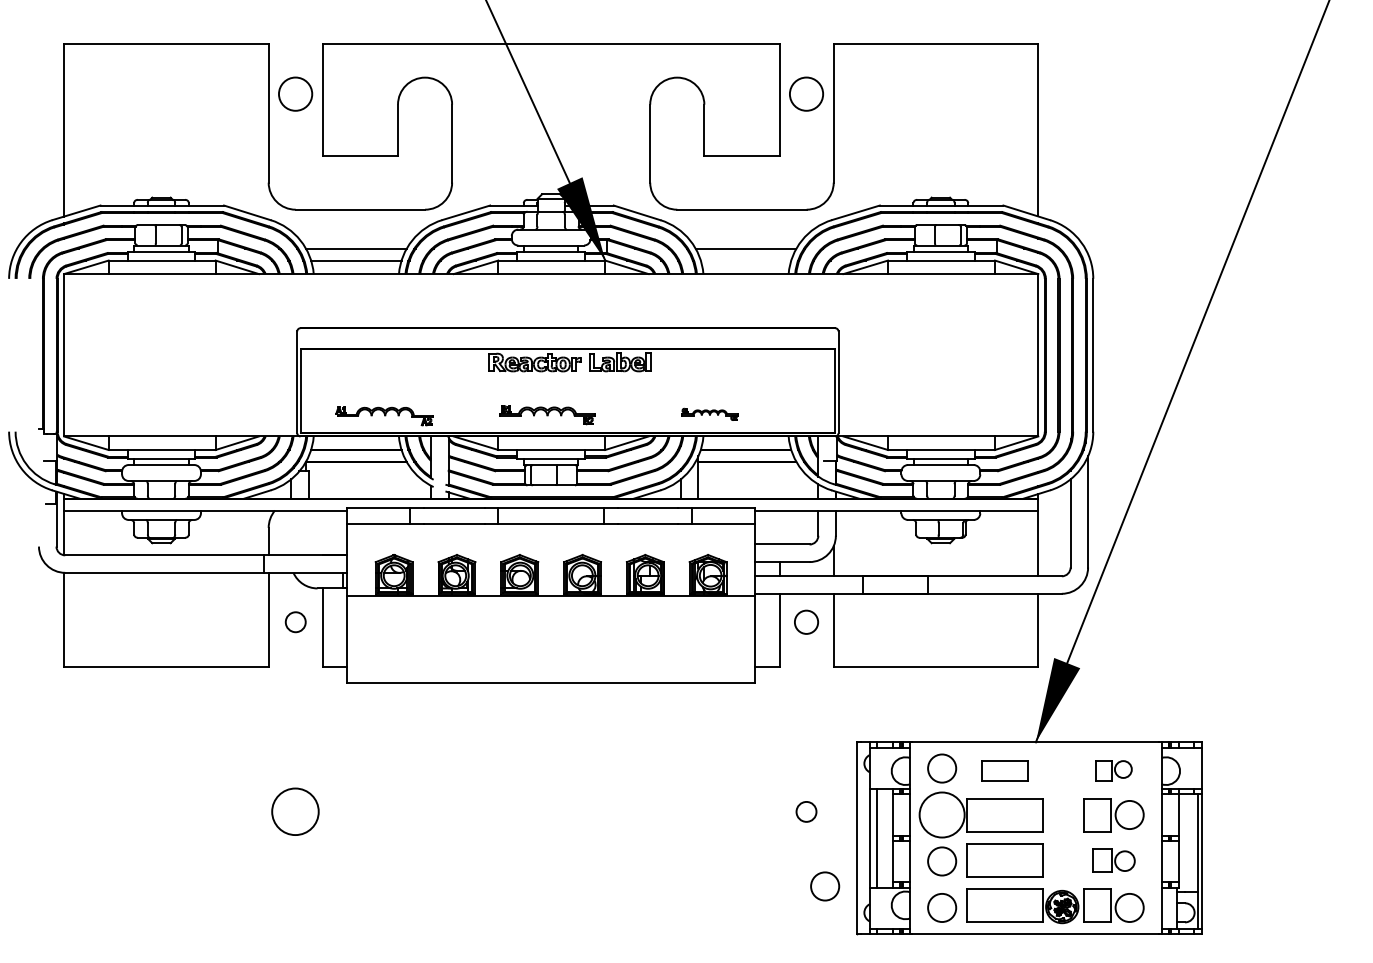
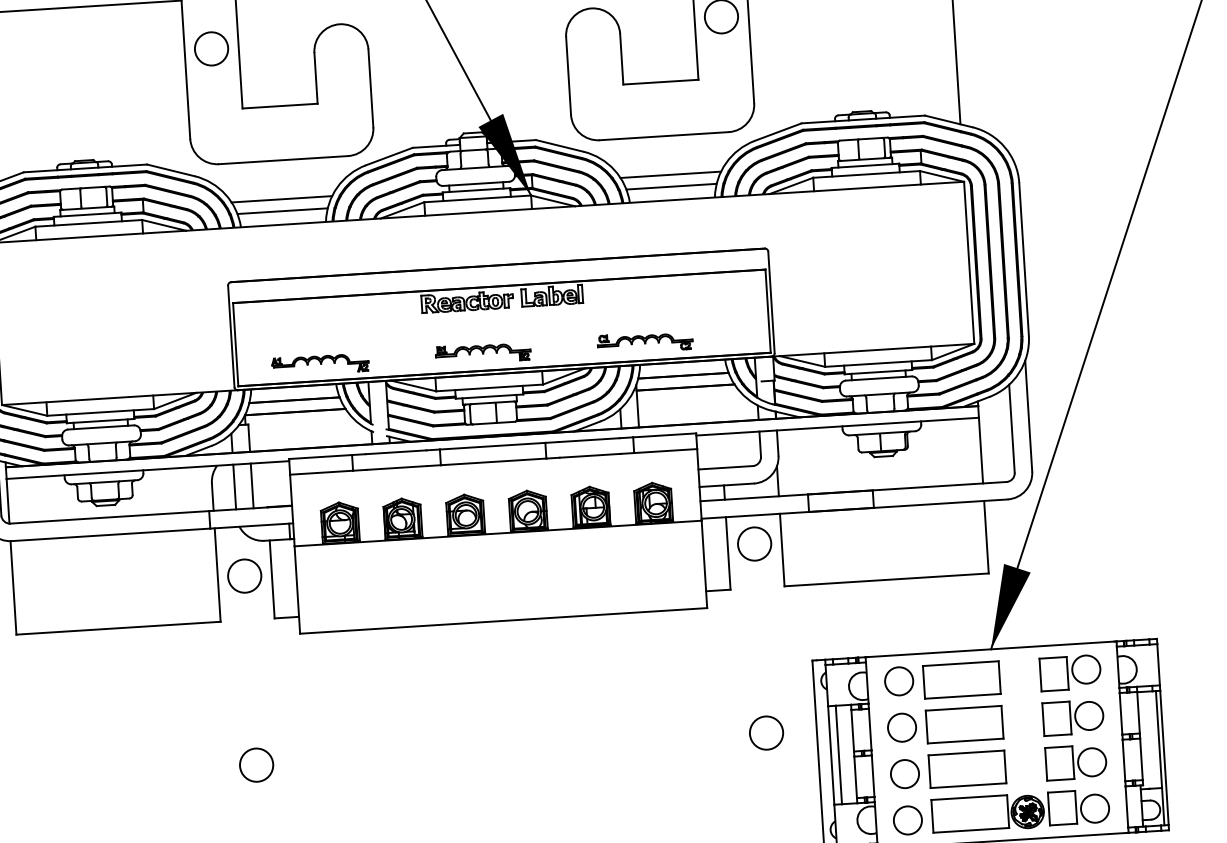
line: (745, 260) -> (671, 186), added
part: (709, 414) -> (644, 342), size x1.67
line: (291, 532) -> (234, 486), added
line: (308, 532) -> (251, 485), added
circle: (295, 621) -> (244, 575), size x1.67
circle: (806, 621) -> (754, 543), size x1.43
part: (1113, 770) -> (1070, 672), size x1.67
part: (1004, 771) -> (961, 680), size x1.67
circle: (295, 811) -> (256, 764), size x0.71
circle: (806, 811) -> (766, 732), size x1.67
circle: (942, 814) -> (902, 727), size x0.62
part: (1113, 860) -> (1075, 762), size x1.43
circle: (825, 886) -> (790, 806), removed

